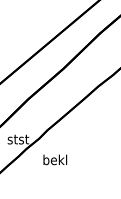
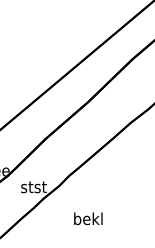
text: (55, 159) -> (88, 218), moved

